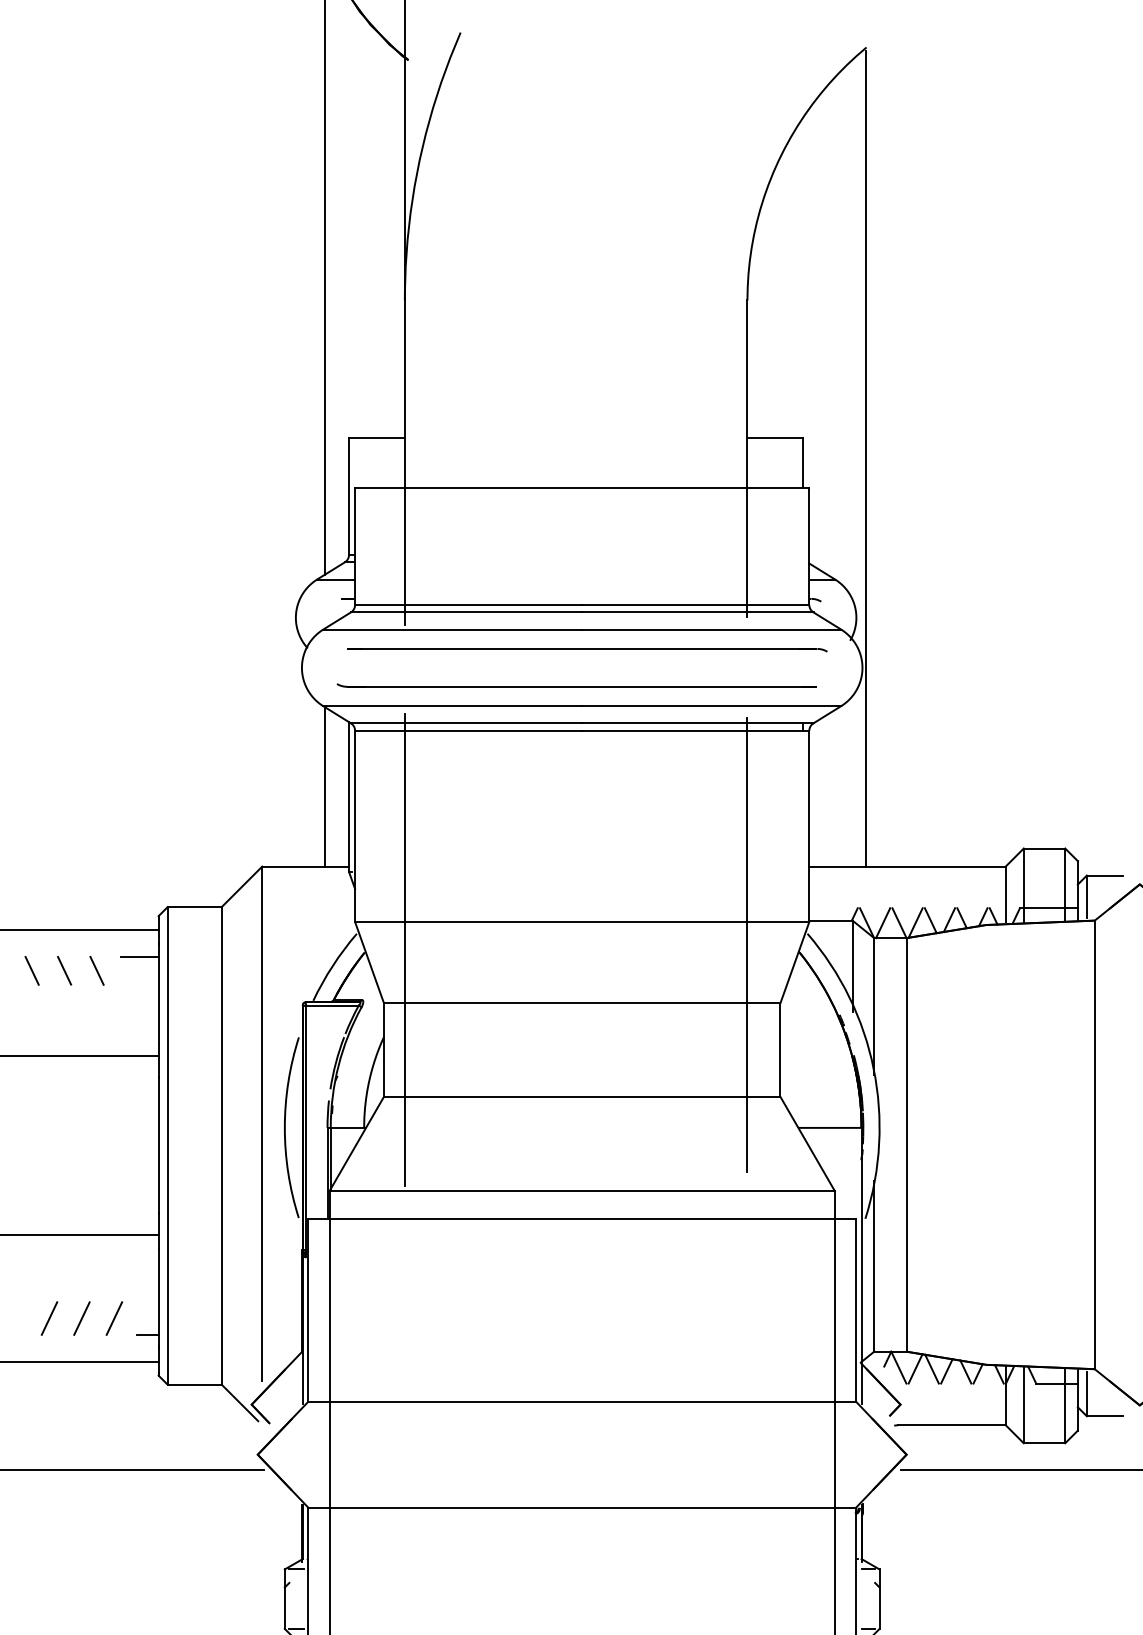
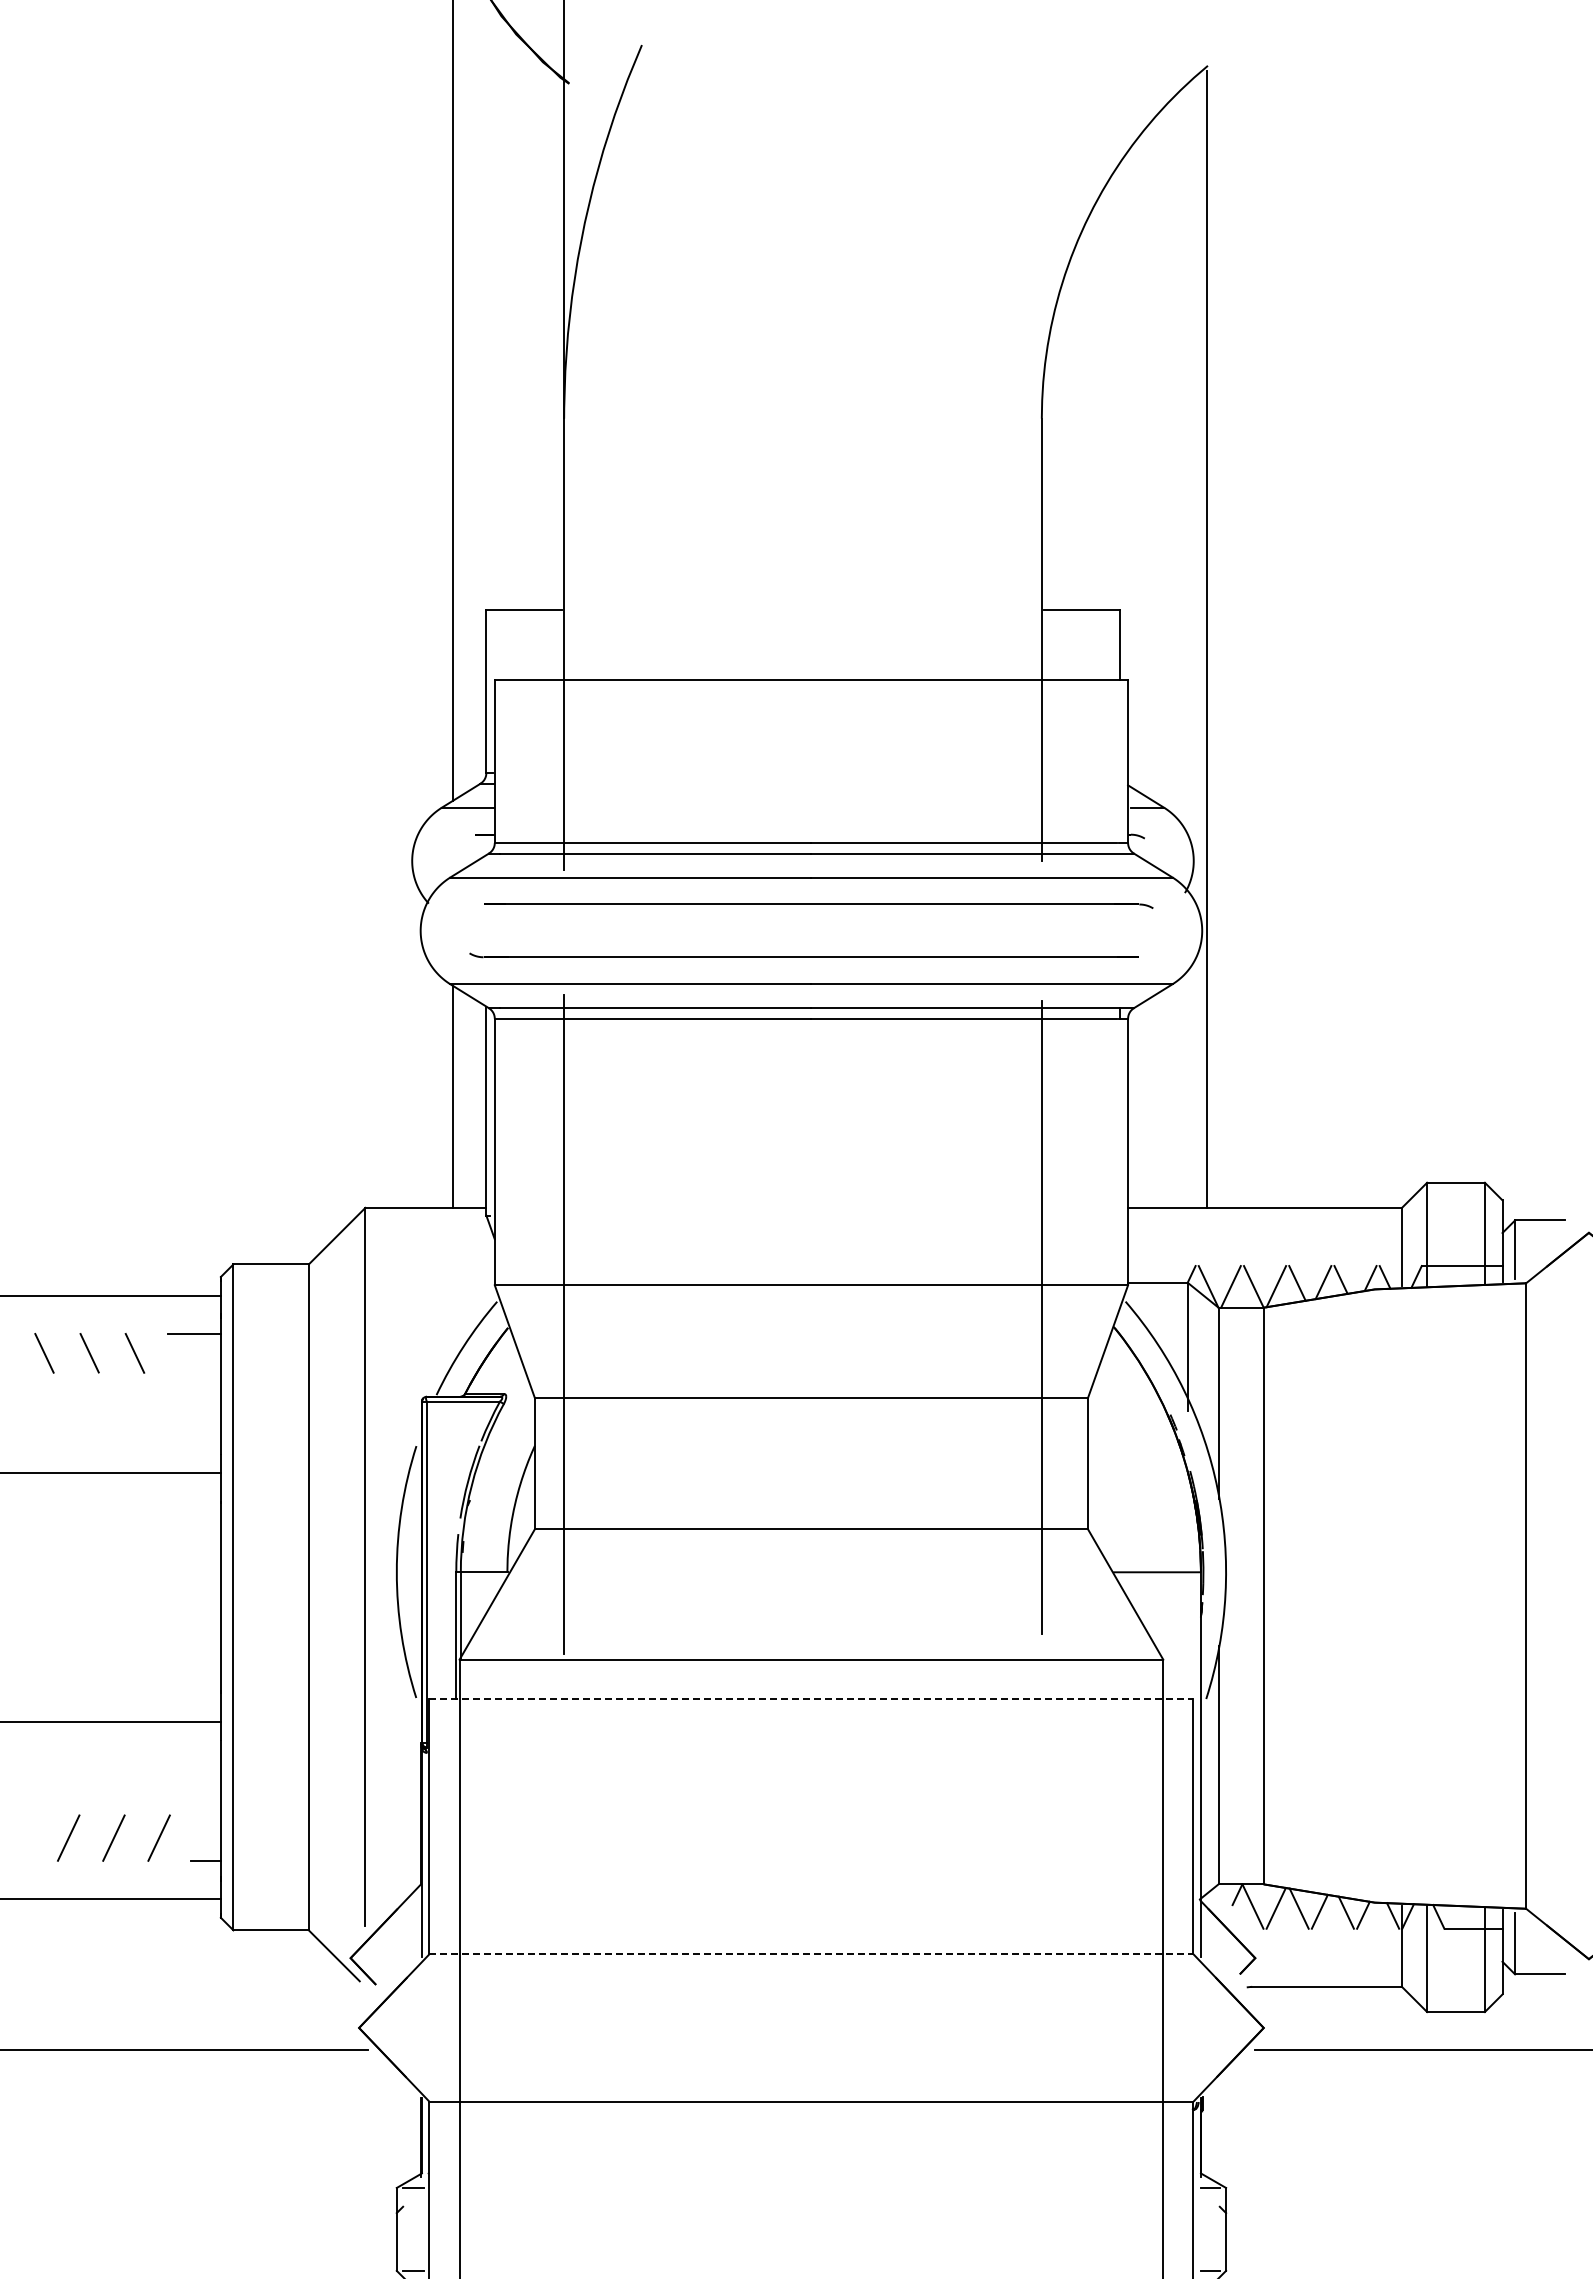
line: (582, 1219) -> (811, 1699), solid -> dashed
line: (582, 1402) -> (811, 1954), solid -> dashed

